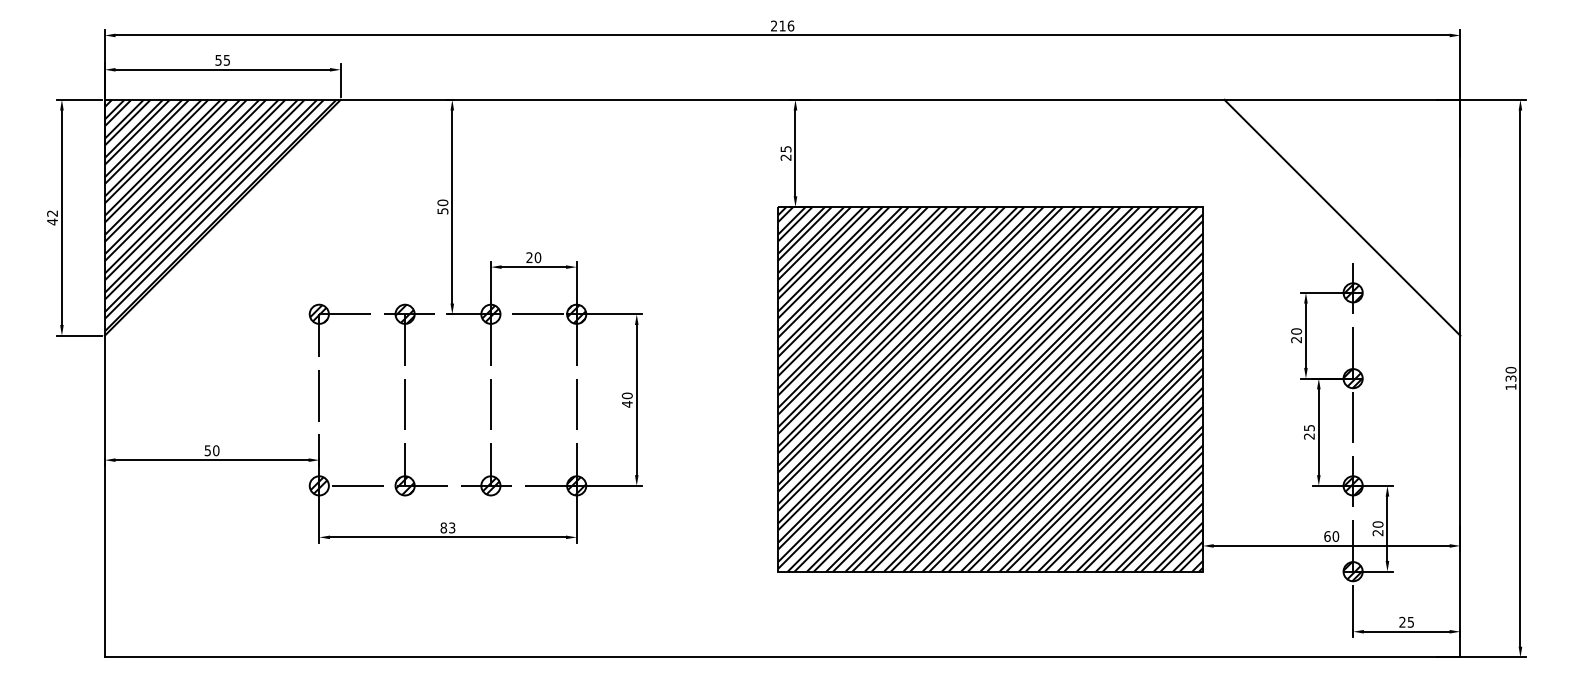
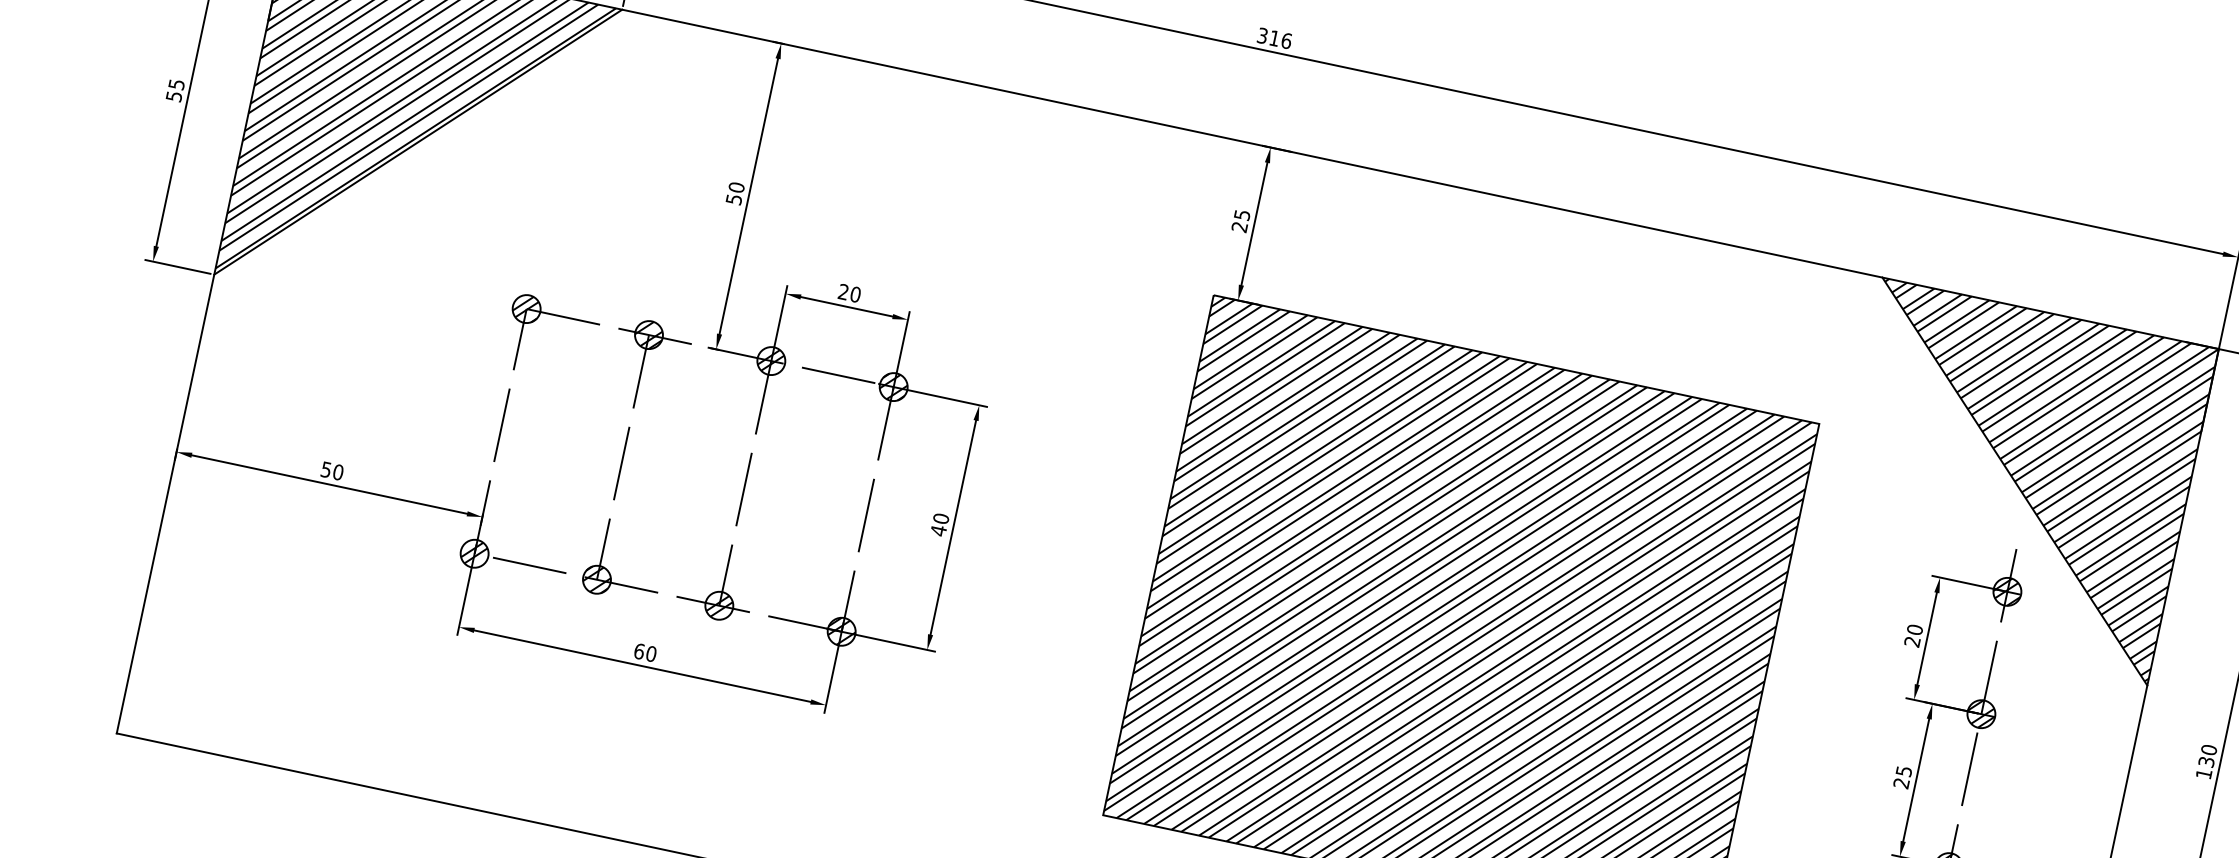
text: (774, 26) -> (1262, 36), 216 -> 316
hatch: (1343, 216) -> (2016, 480), added
text: (52, 217) -> (175, 90), 42 -> 55
text: (447, 527) -> (644, 651), 83 -> 60

